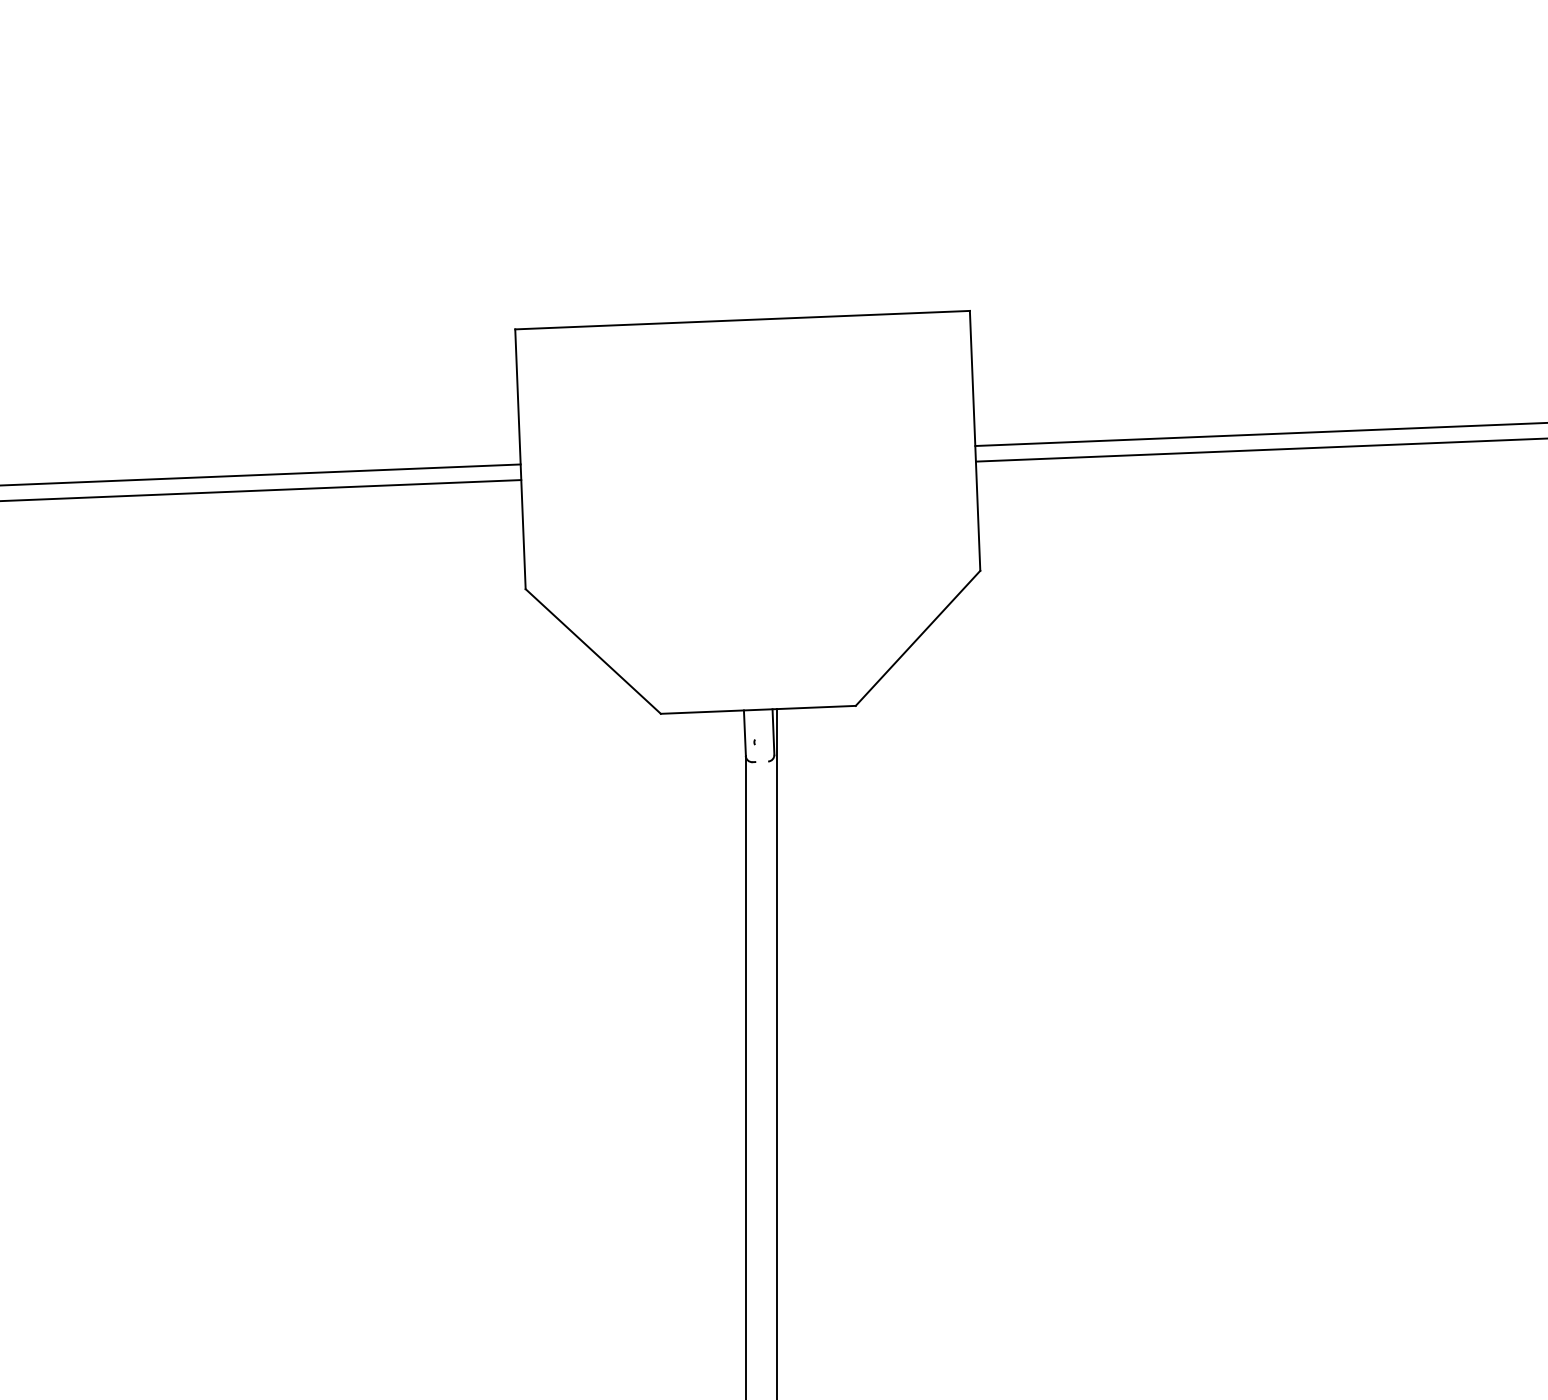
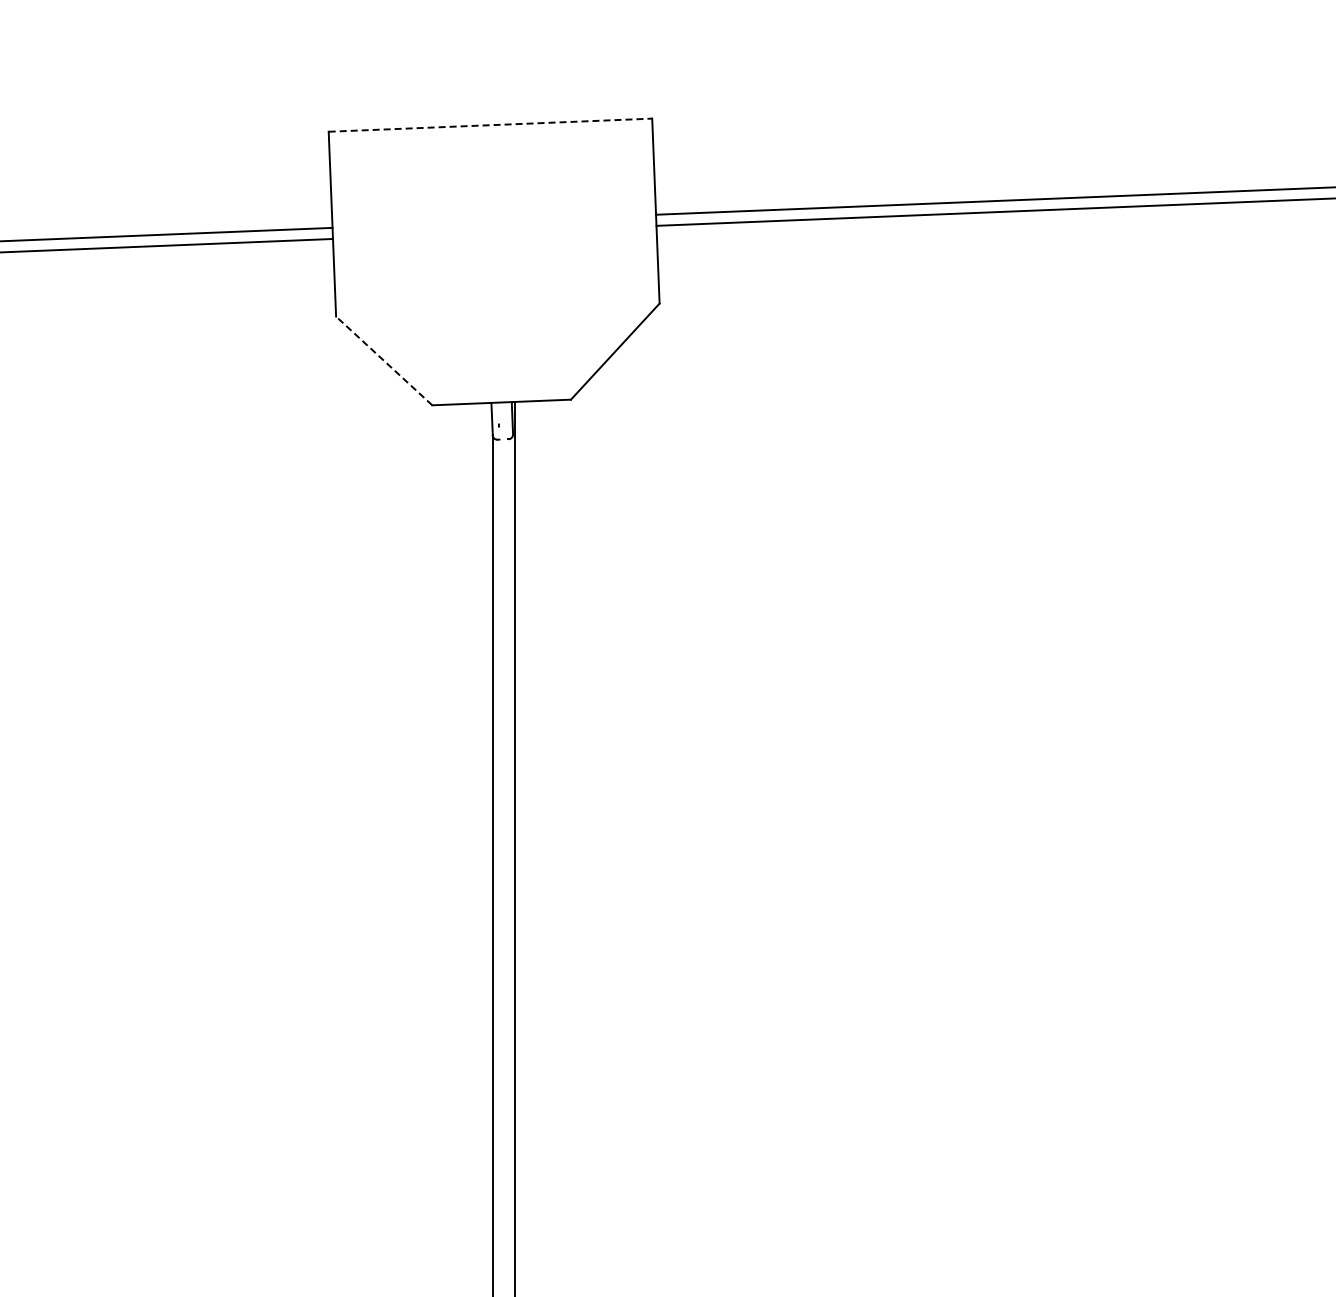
line: (742, 320) -> (490, 125), solid -> dashed
line: (592, 650) -> (383, 360), solid -> dashed

